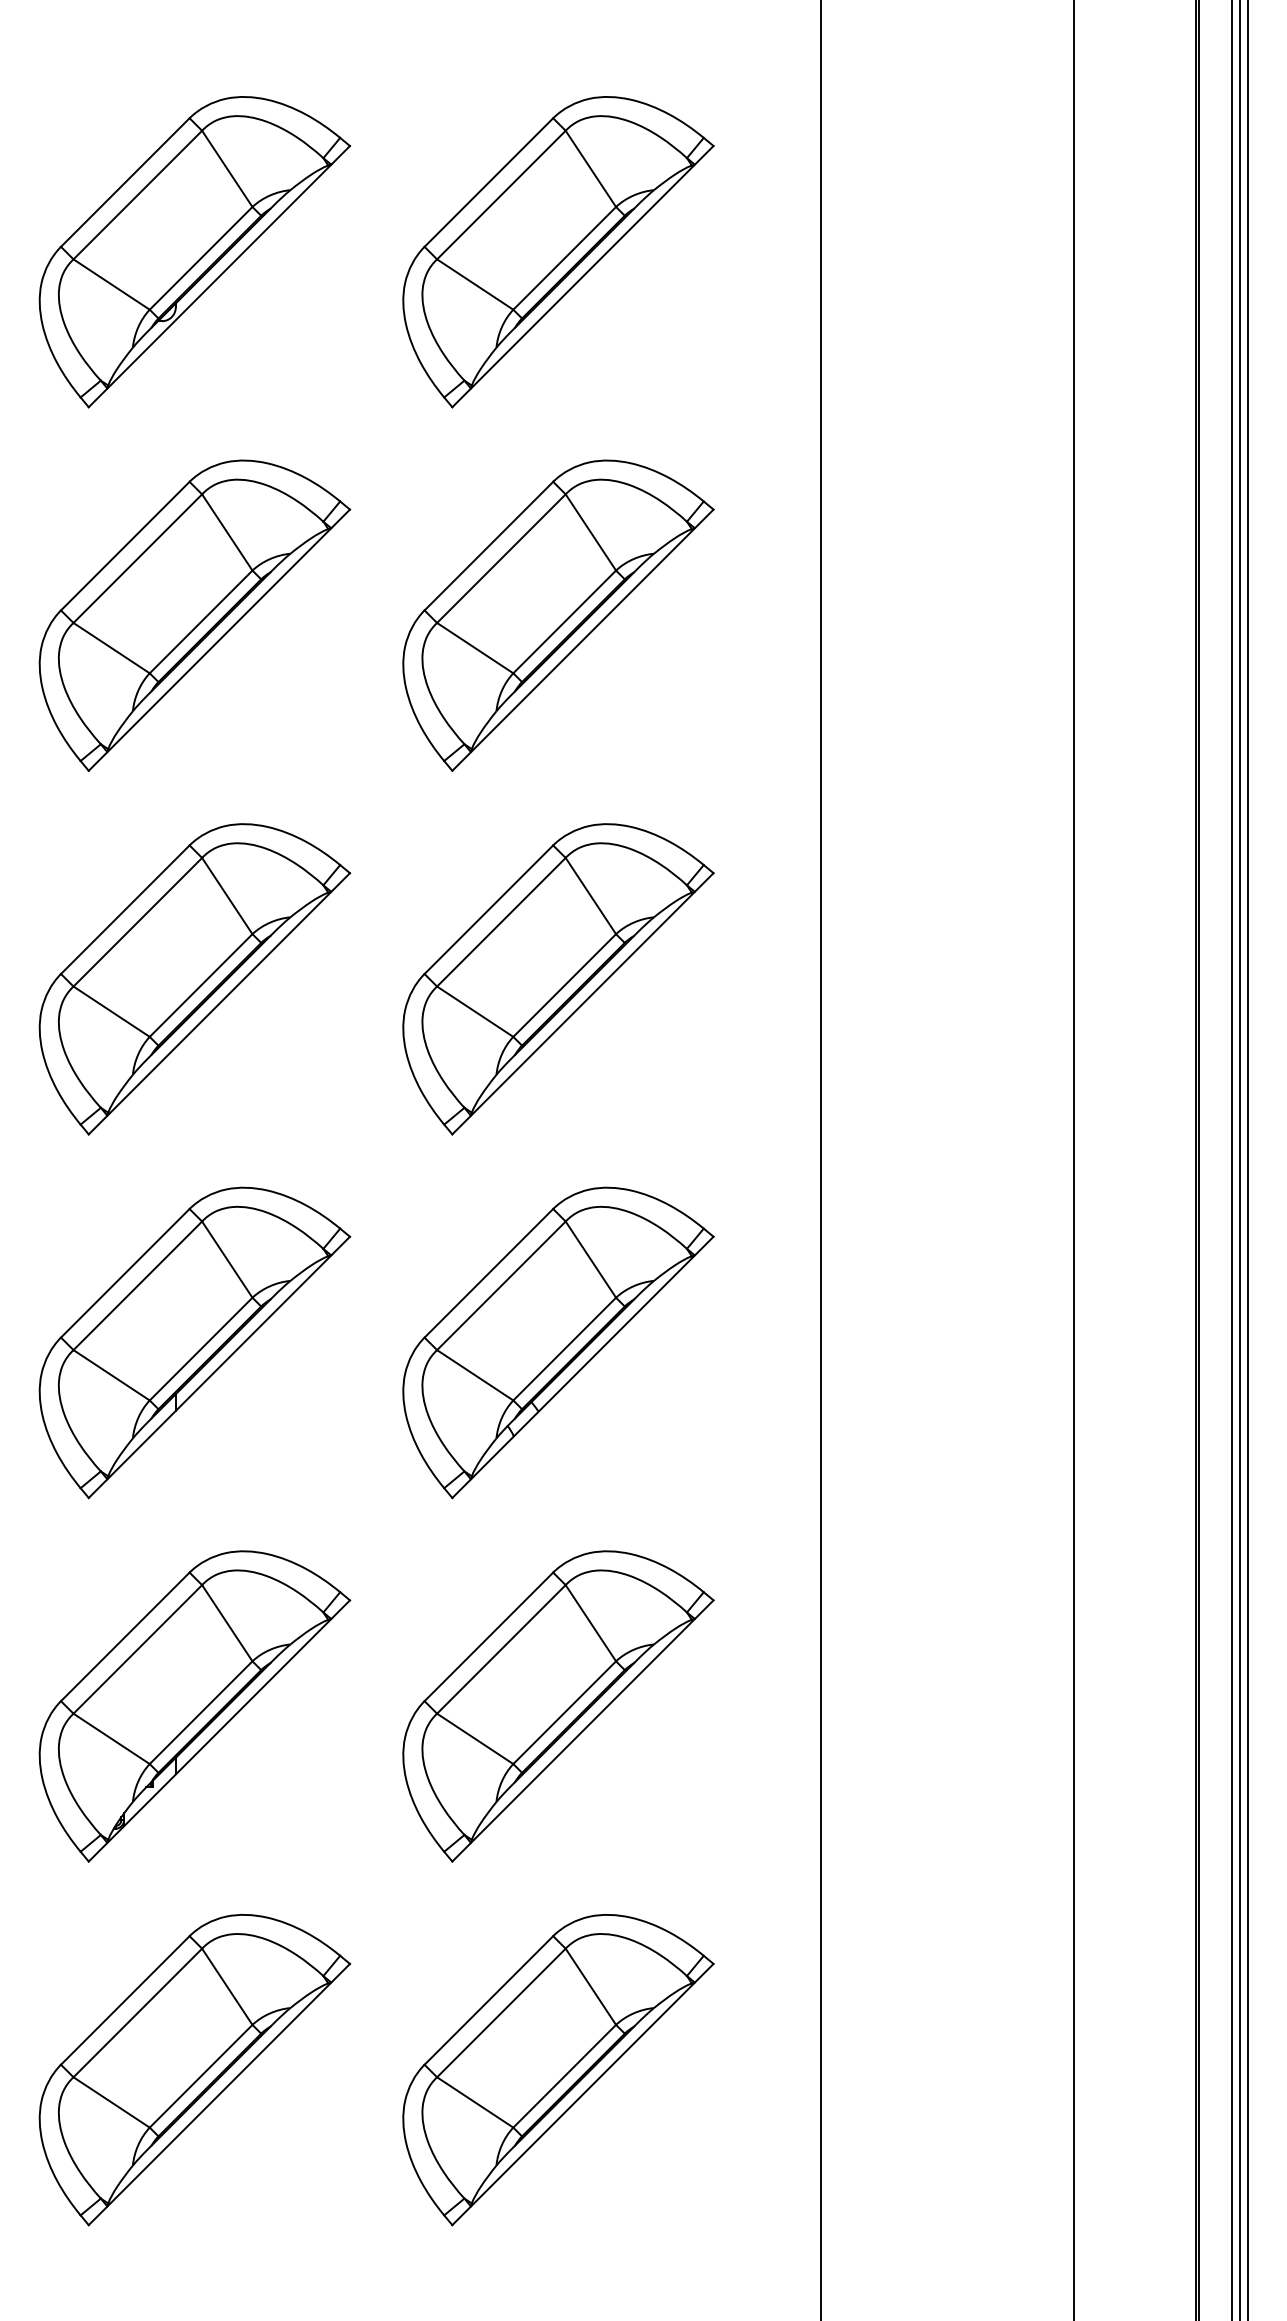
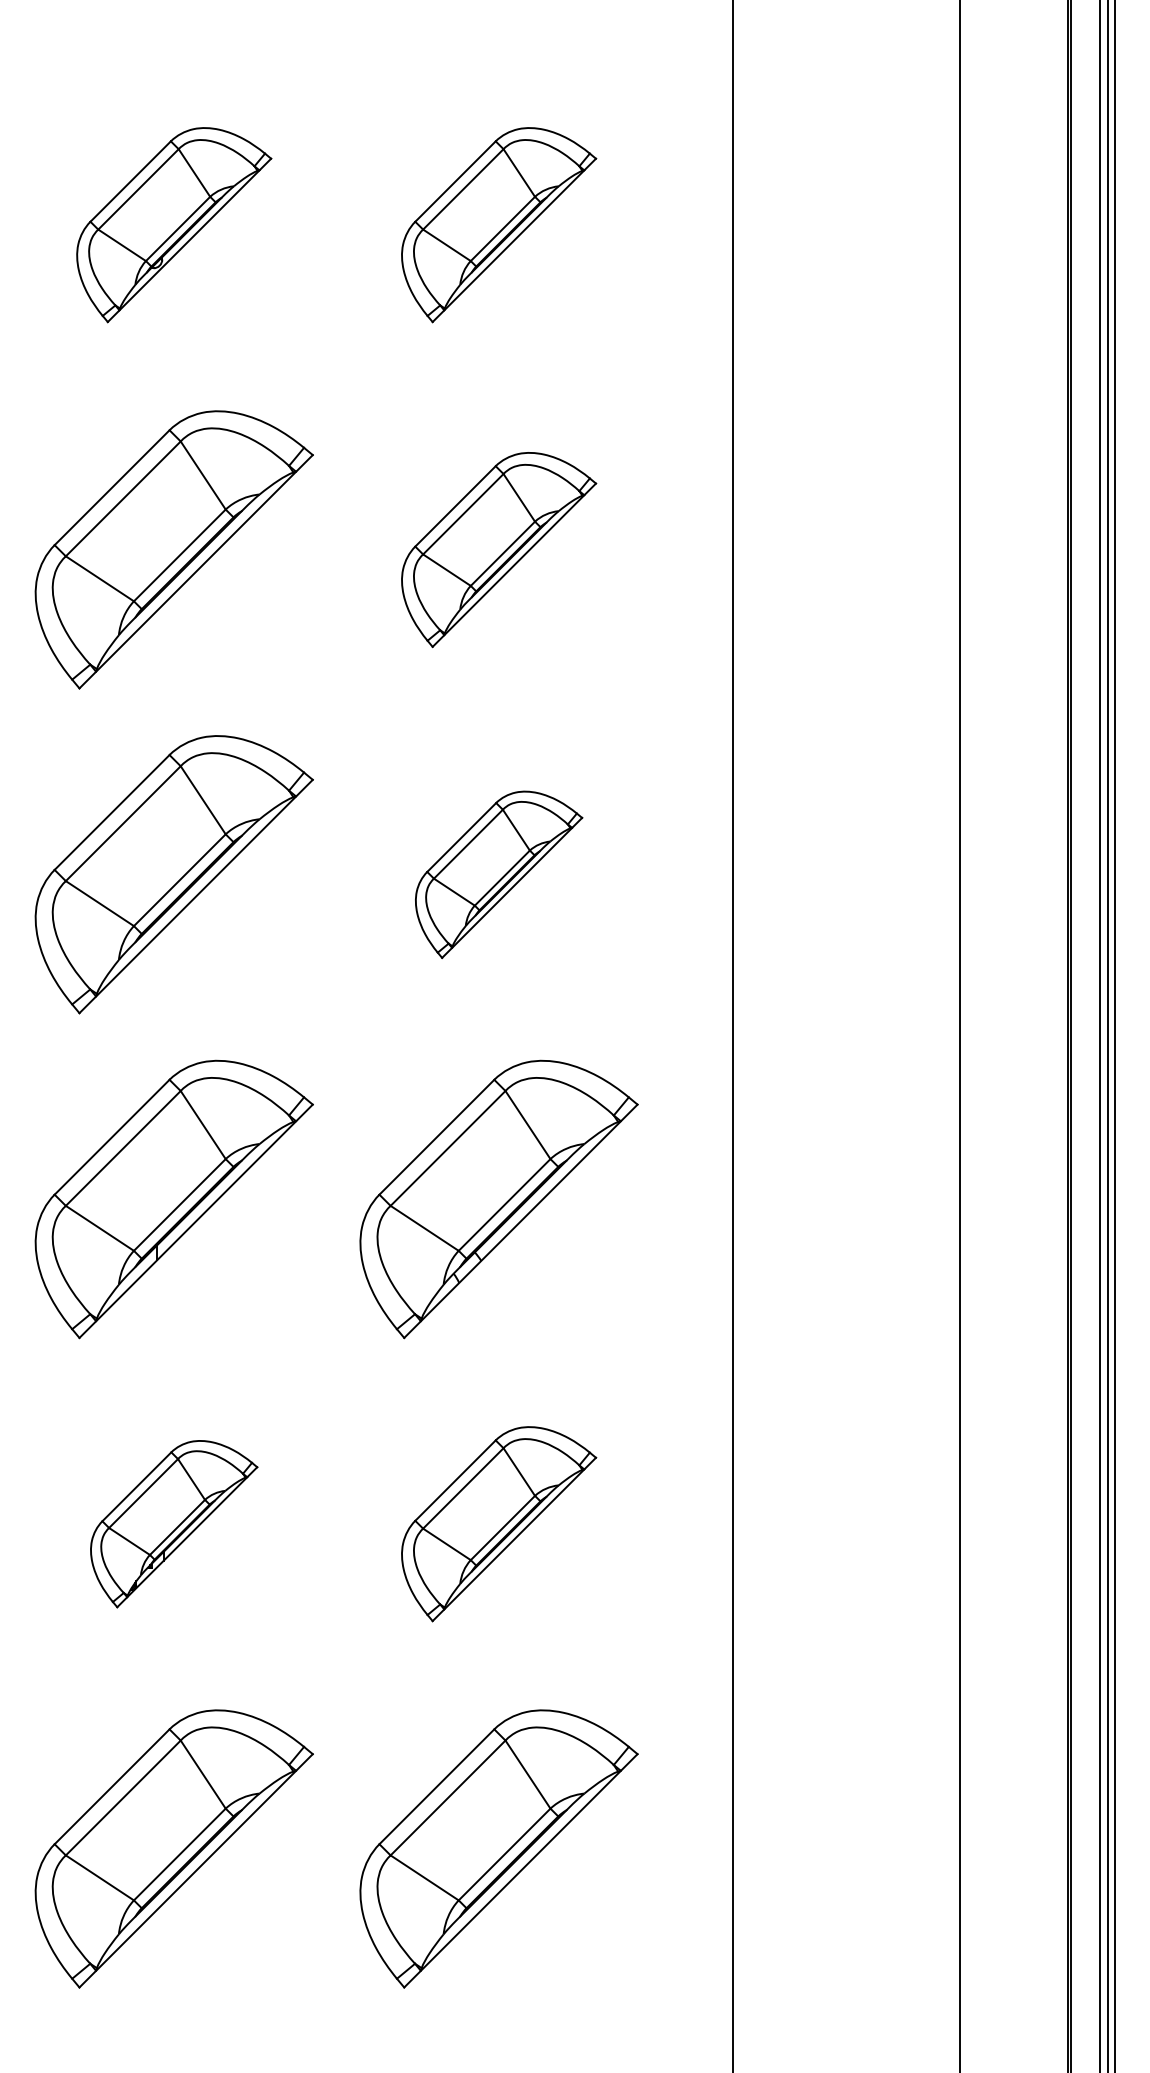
part: (194, 251) -> (173, 224), size x0.7
part: (557, 251) -> (498, 224), size x0.7
part: (557, 615) -> (498, 549), size x0.7
part: (557, 979) -> (498, 874), size x0.6
part: (194, 1705) -> (173, 1523), size x0.6
part: (557, 1705) -> (498, 1523), size x0.7

